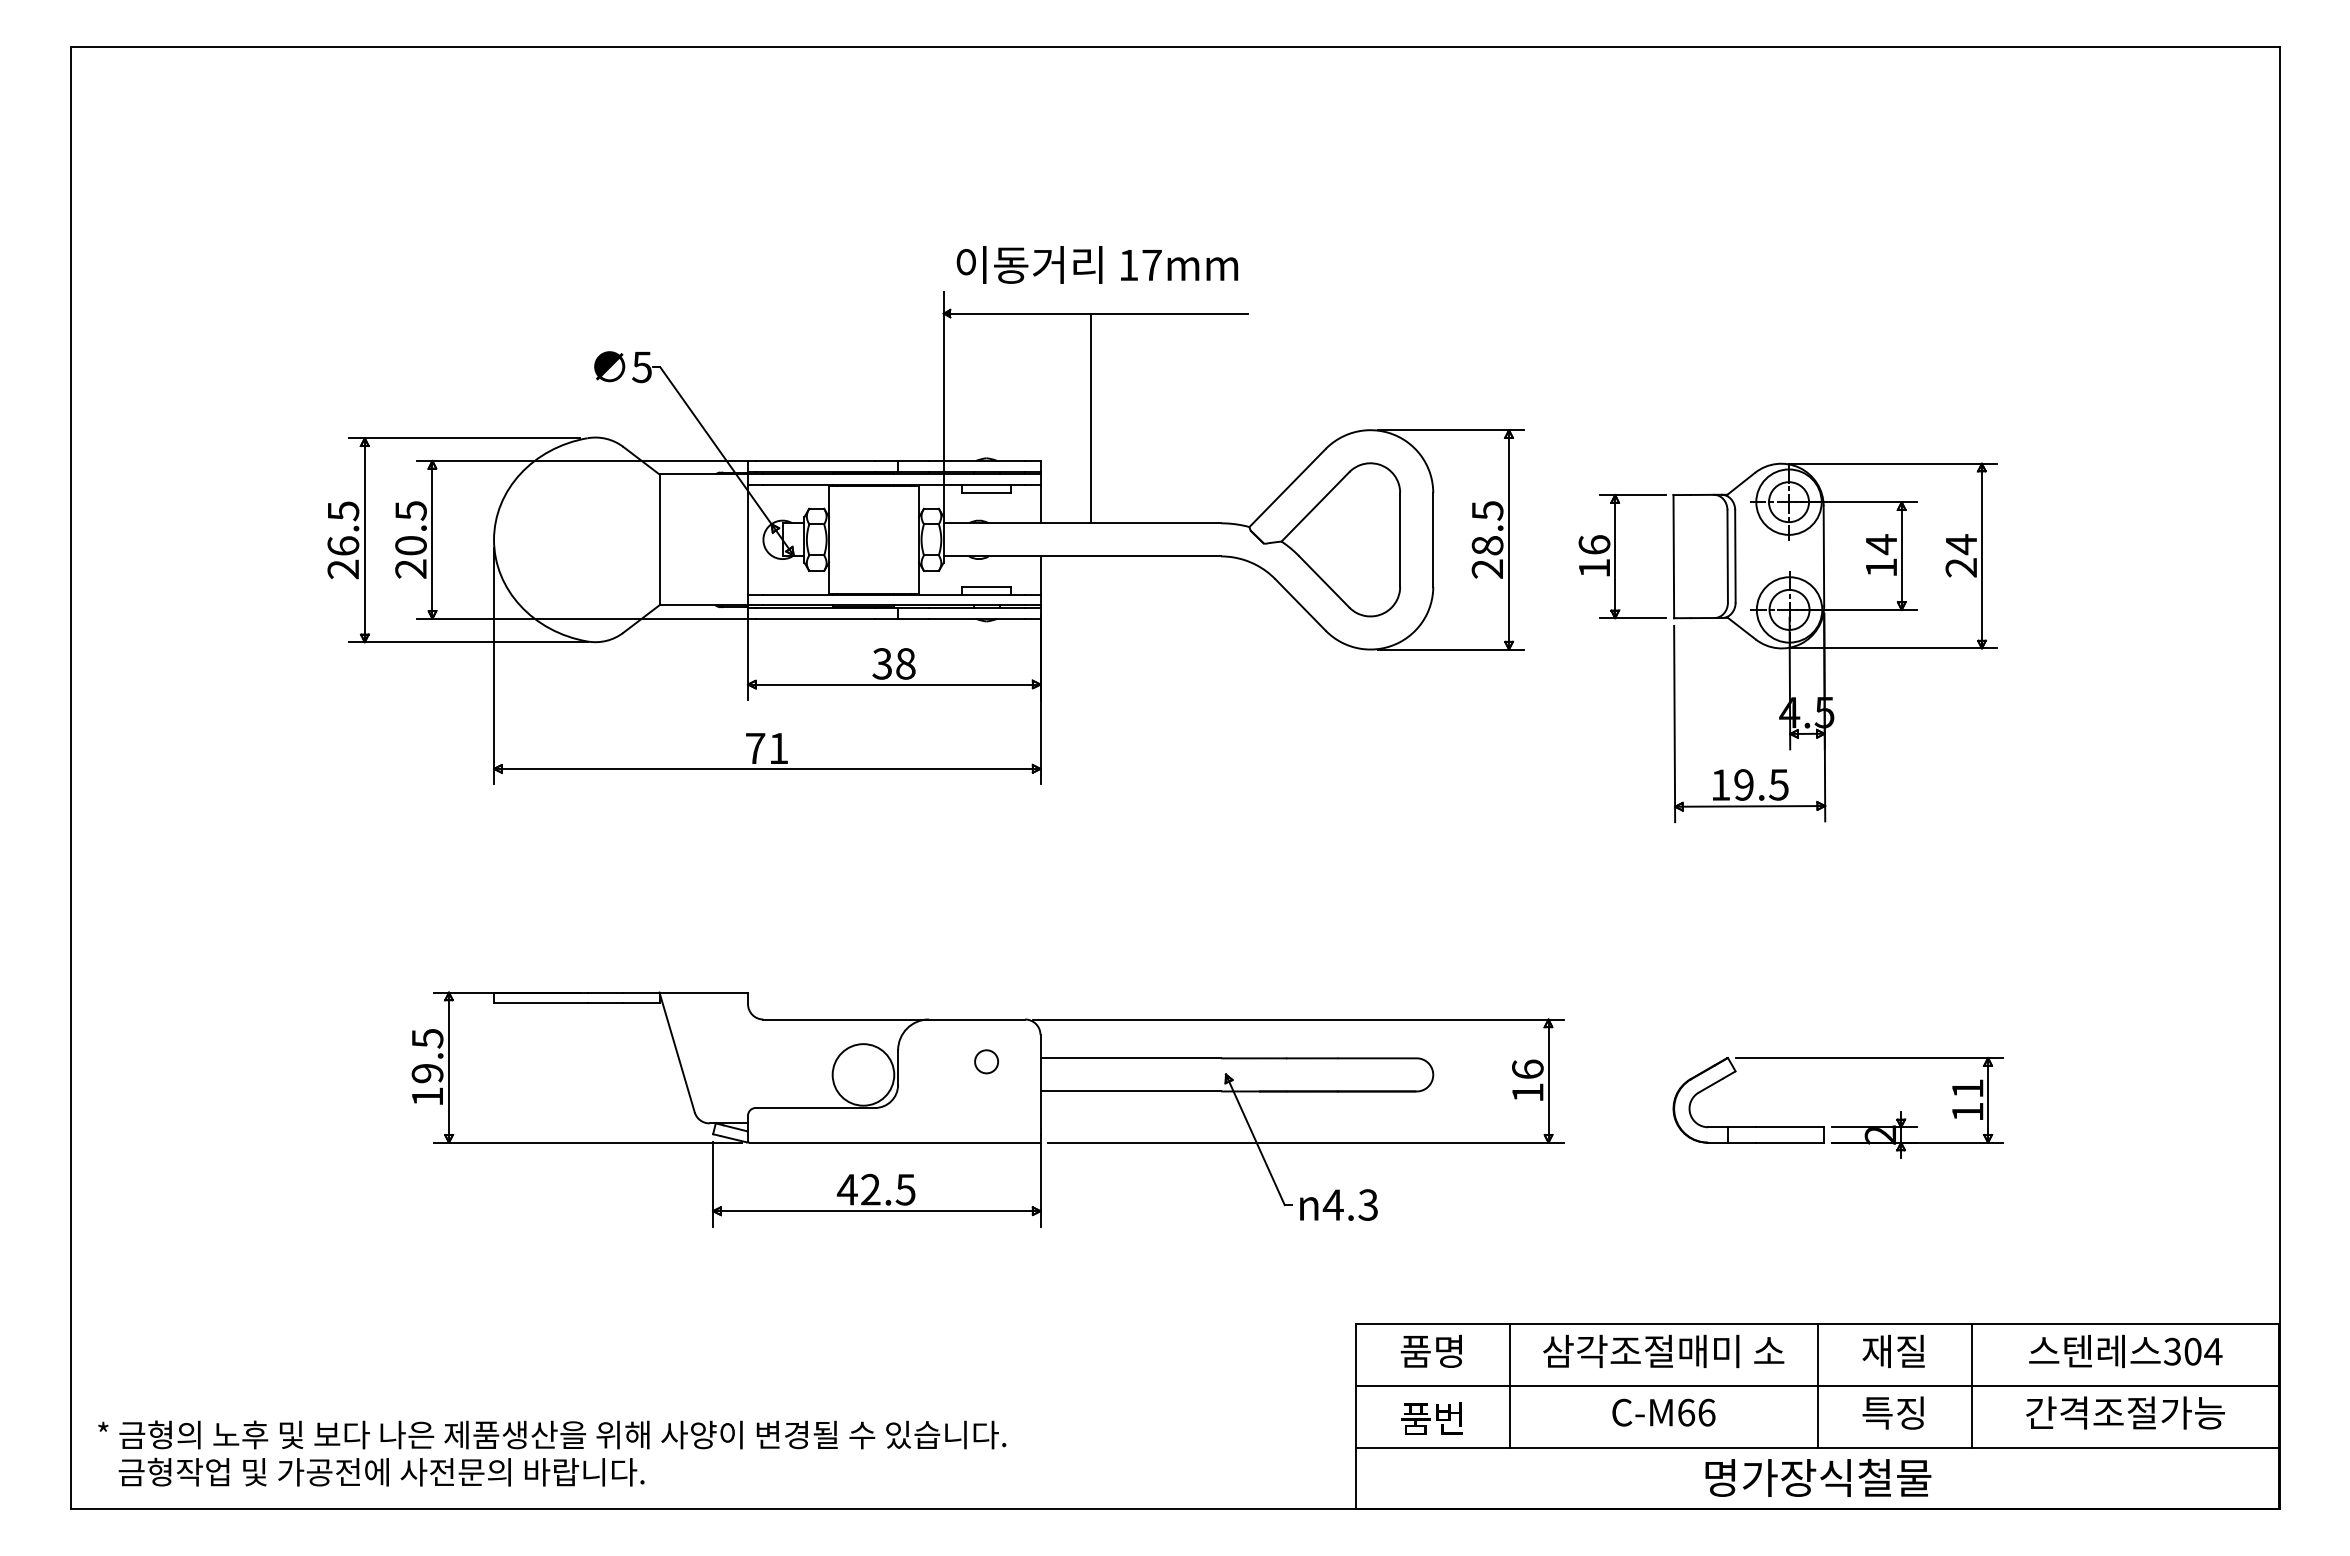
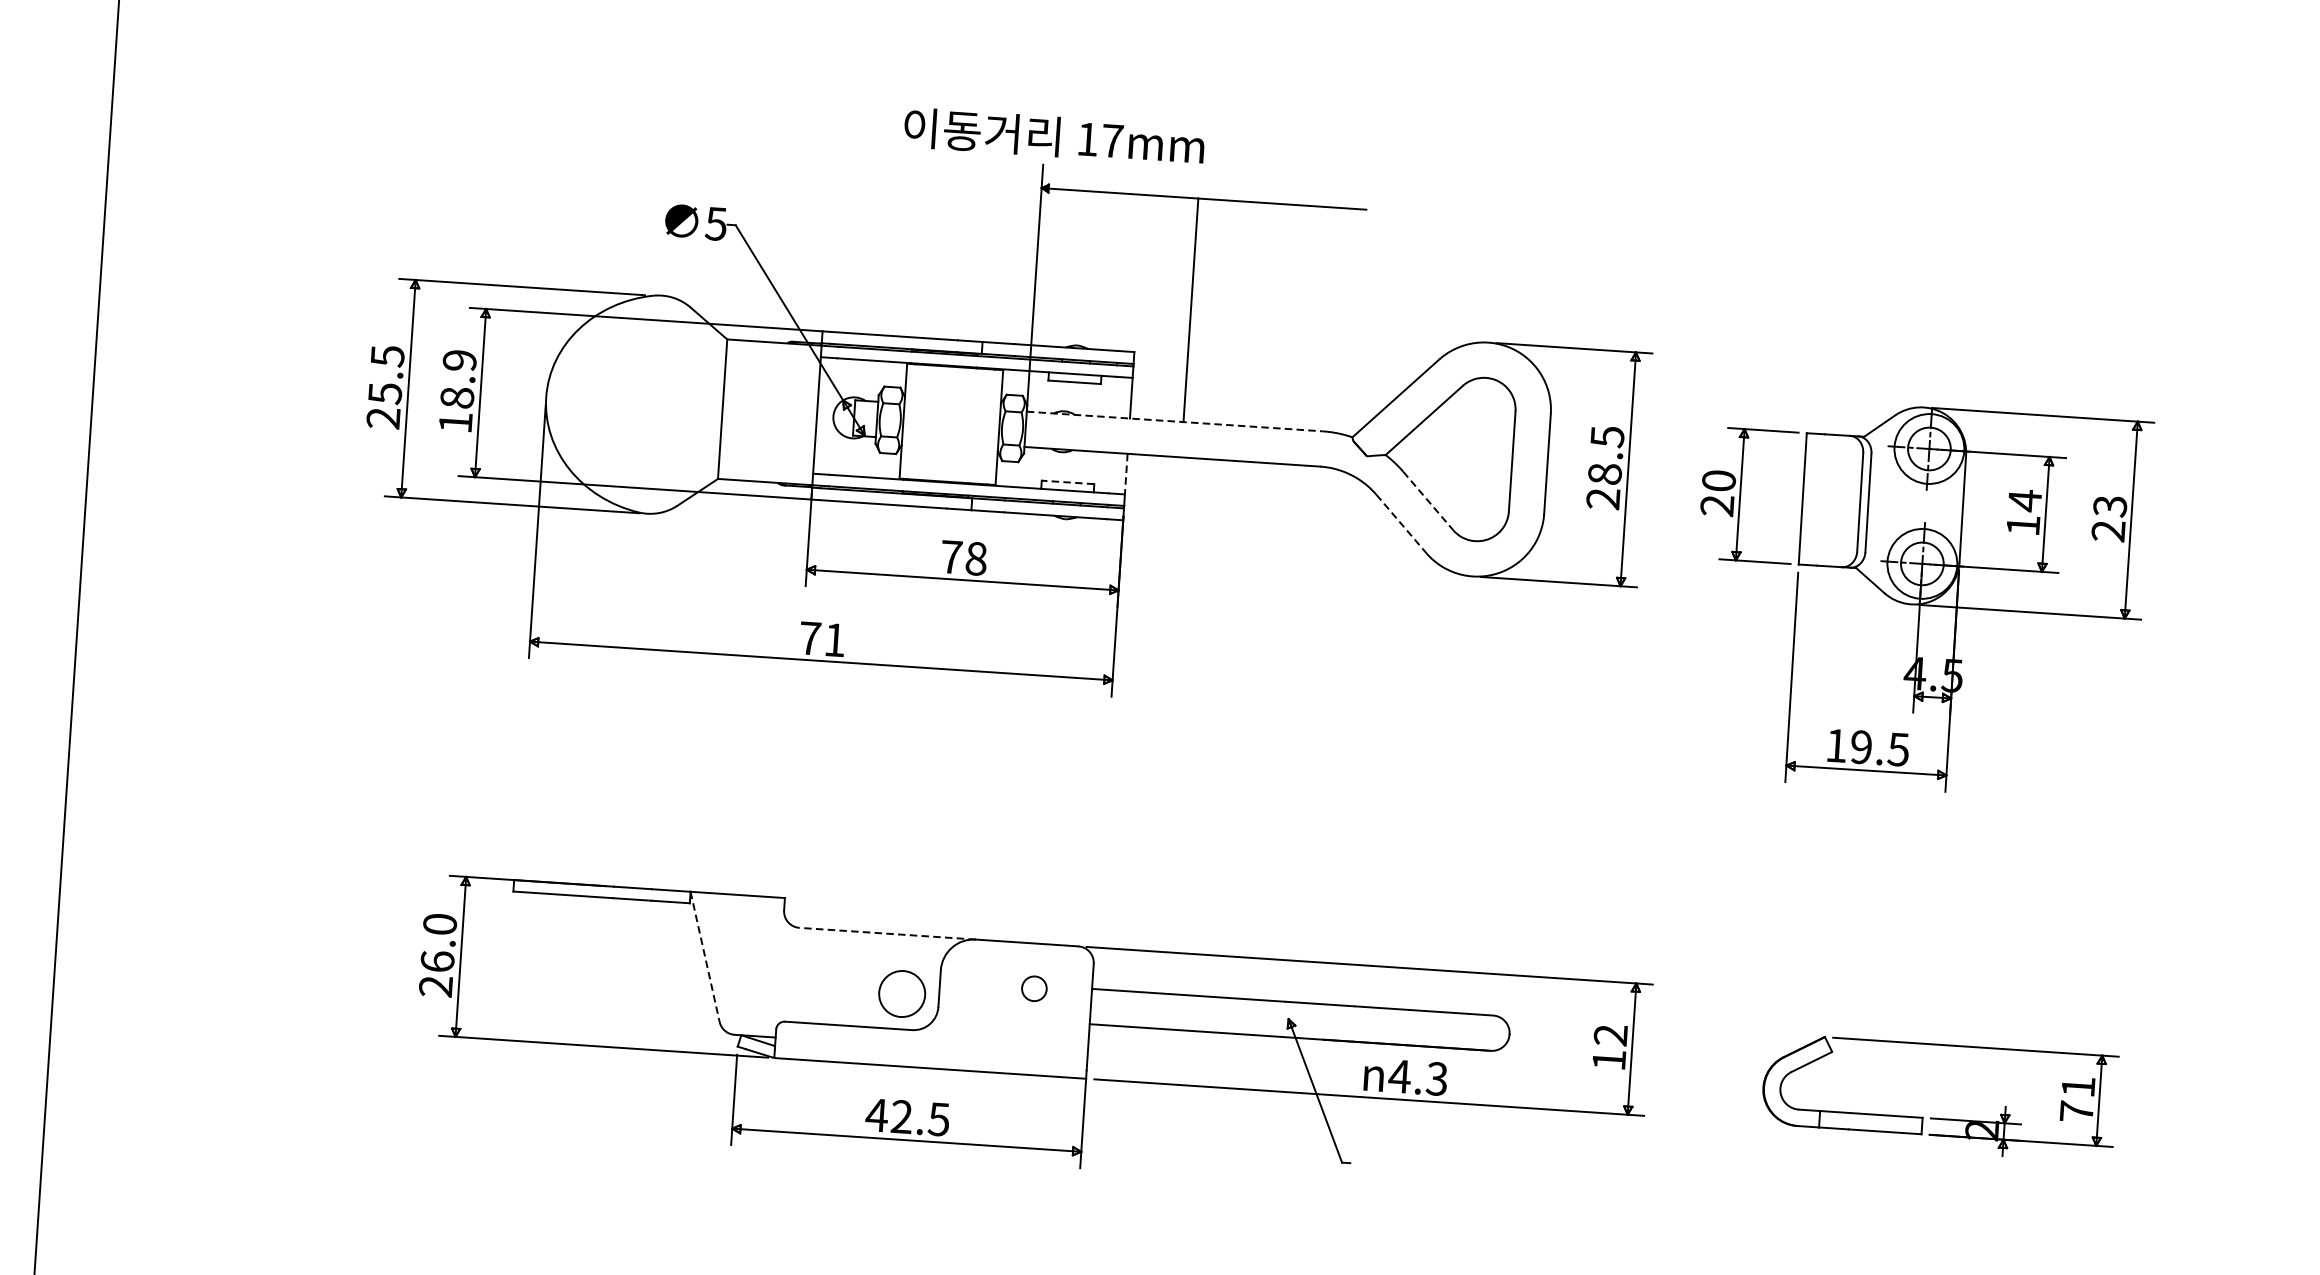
text: (1097, 264) -> (1054, 136), moved
line: (1082, 523) -> (1174, 421), solid -> dashed
text: (410, 539) -> (457, 391), 20.5 -> 18.9
text: (1961, 544) -> (2110, 506), 24 -> 23
text: (343, 546) -> (385, 393), 26.5 -> 25.5
text: (1594, 556) -> (1718, 493), 16 -> 20
line: (1040, 575) -> (1126, 474), solid -> dashed
line: (1324, 581) -> (1428, 500), solid -> dashed
line: (986, 586) -> (1067, 482), solid -> dashed
line: (1300, 604) -> (1401, 523), solid -> dashed
text: (882, 663) -> (951, 556), 38 -> 78
line: (846, 1019) -> (888, 933), solid -> dashed
line: (677, 1052) -> (705, 956), solid -> dashed
text: (427, 1067) -> (437, 955), 19.5 -> 26.0
text: (1527, 1069) -> (1610, 1035), 16 -> 12
circle: (863, 1074) -> (902, 993), size x0.7
text: (1967, 1111) -> (2076, 1111), 11 -> 71
text: (1338, 1204) -> (1405, 1076), moved

